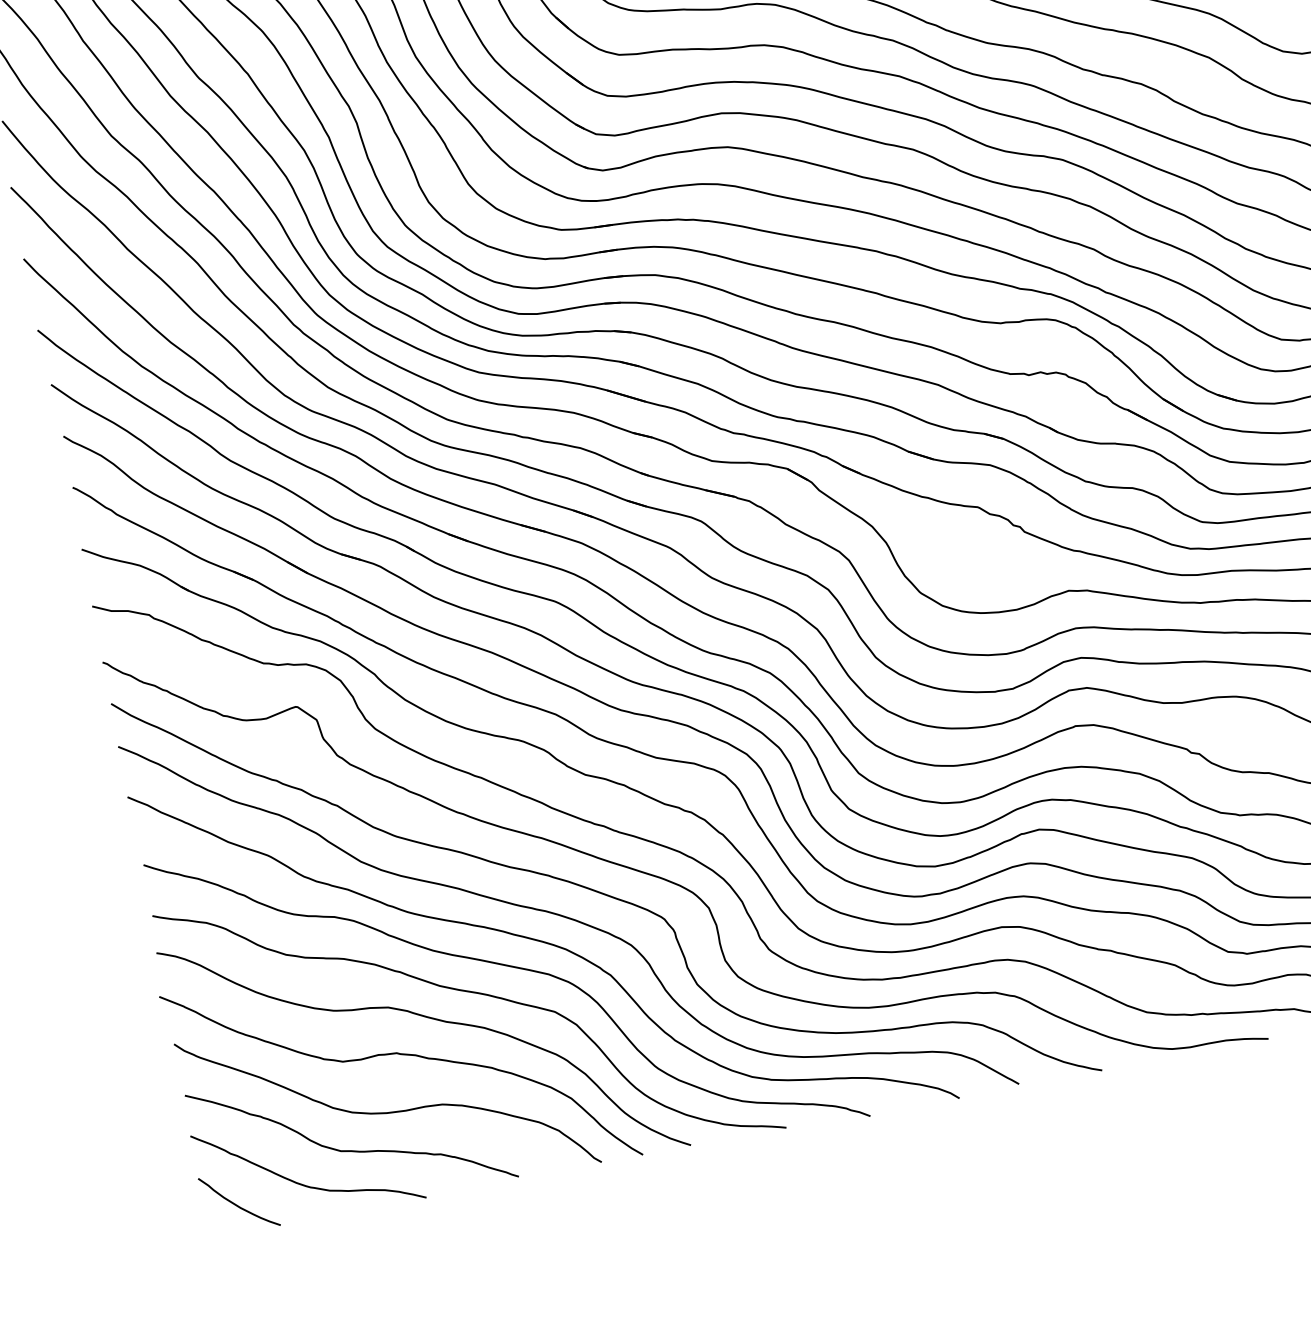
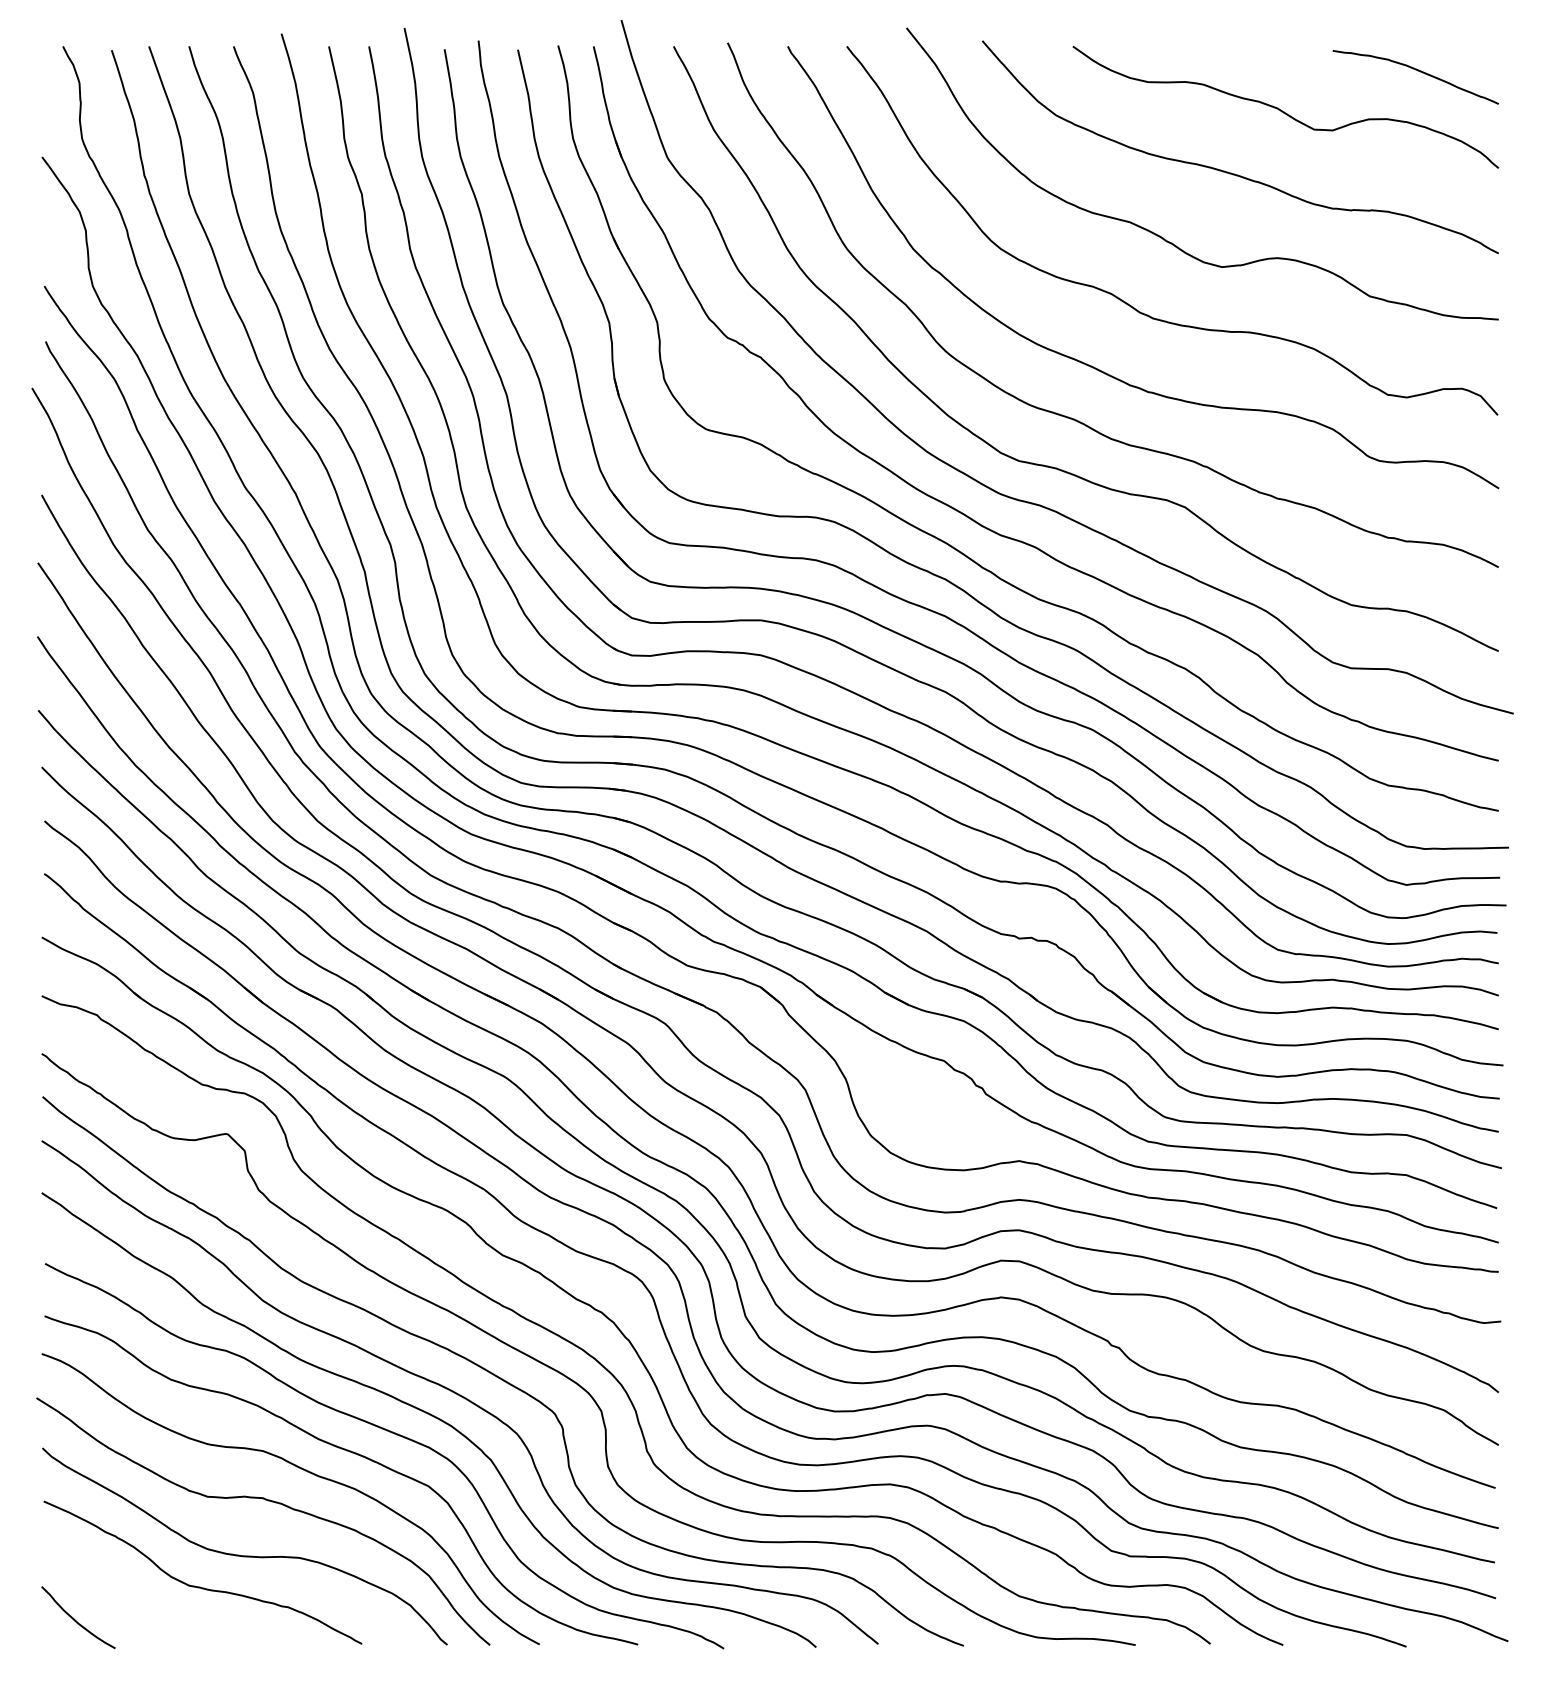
curve: (303, 1184) -> (145, 1611), removed

